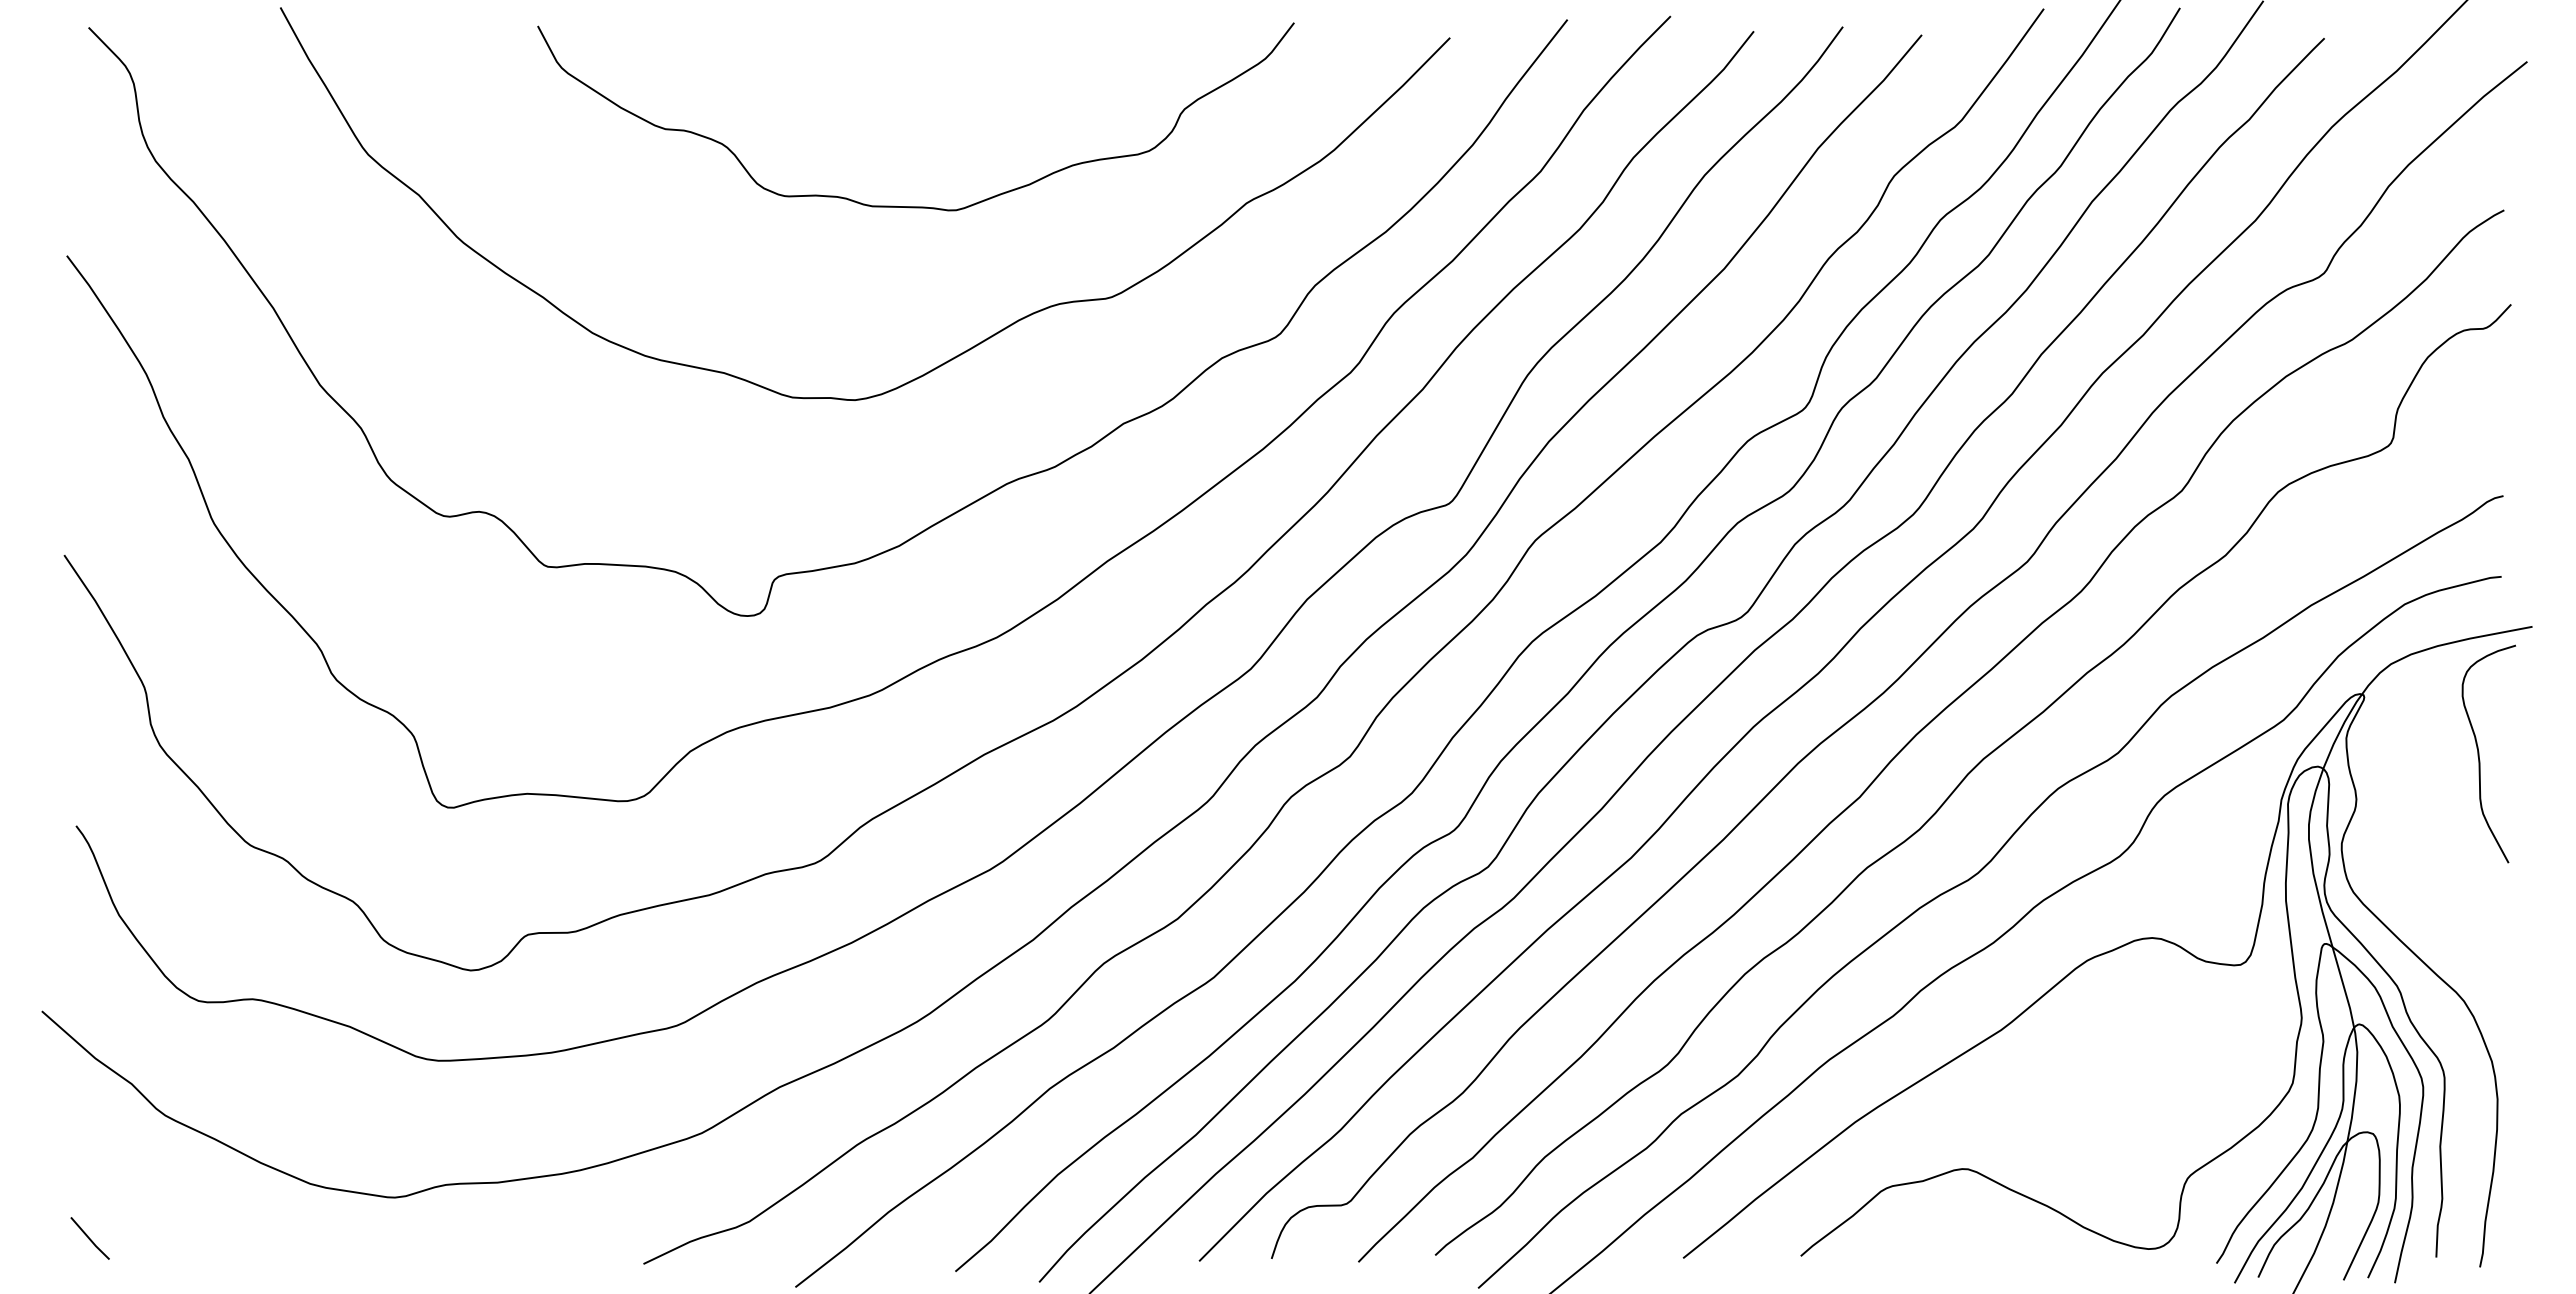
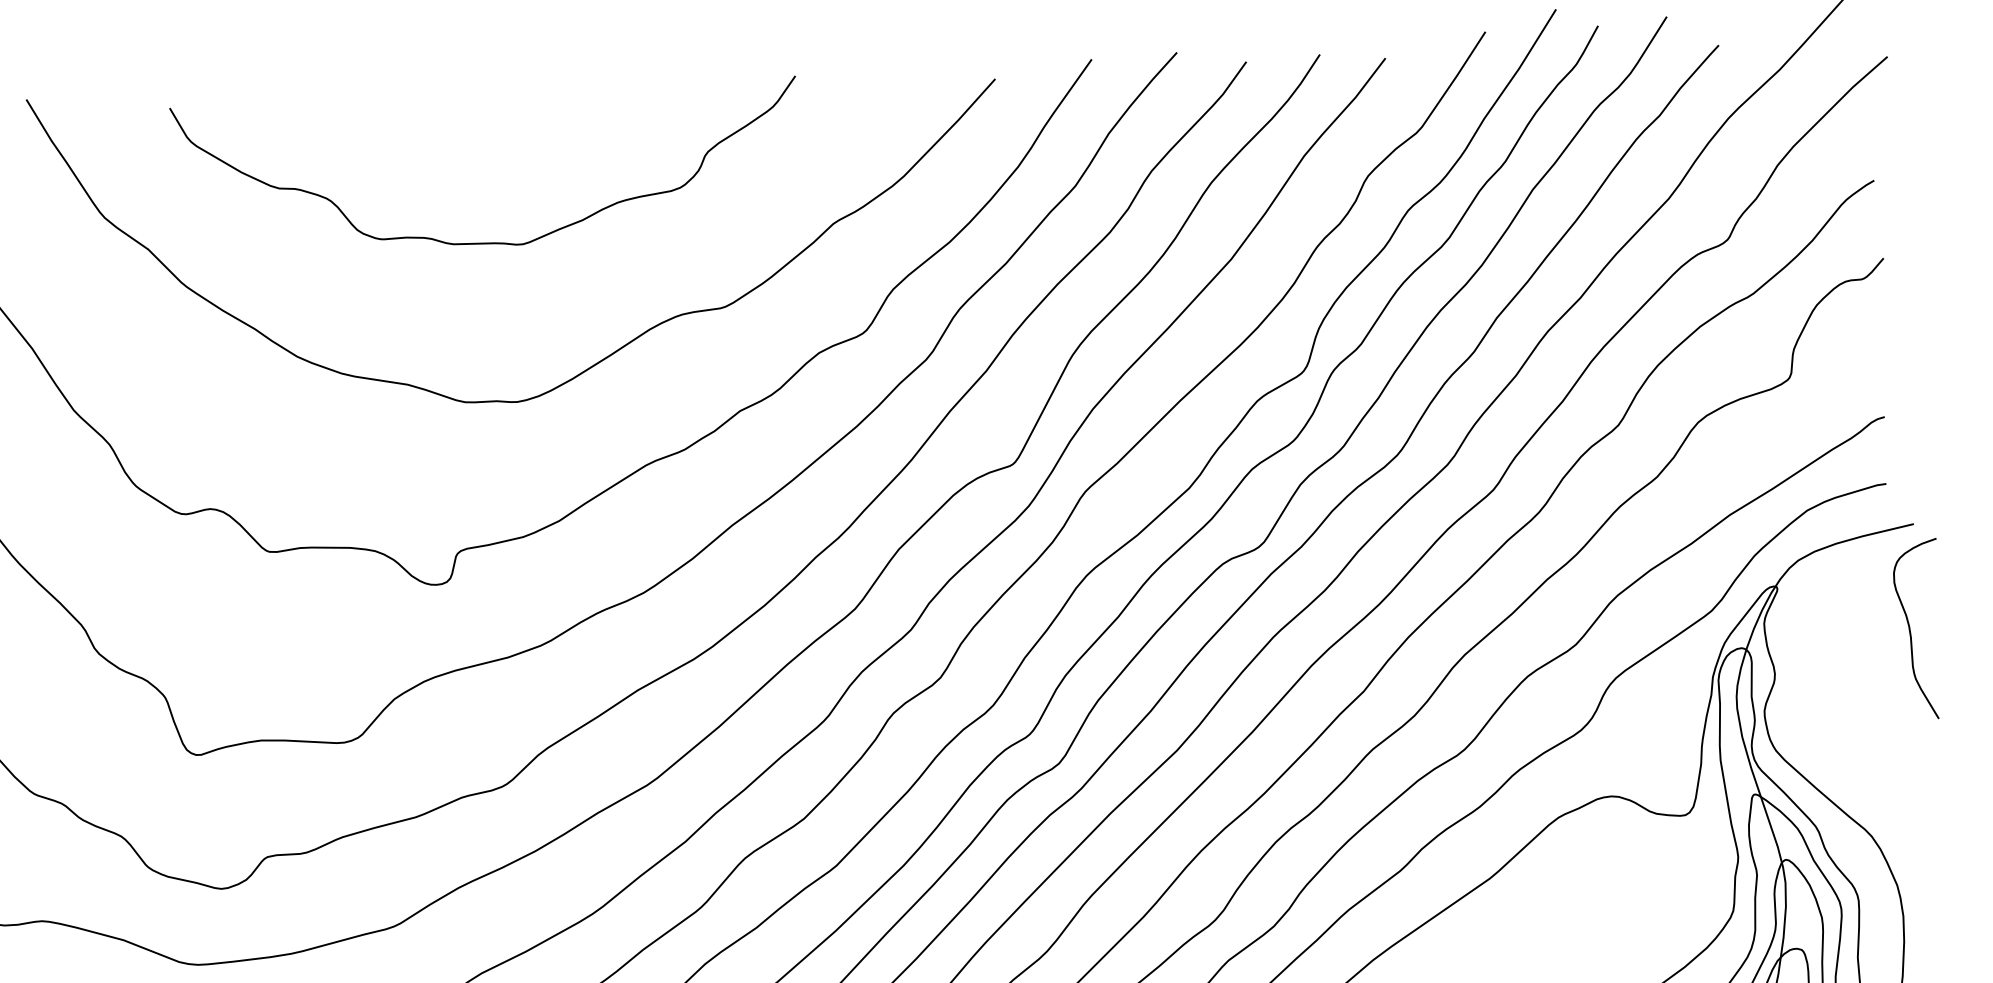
curve: (915, 206) -> (489, 242), moved
curve: (2479, 753) -> (1910, 629), moved

